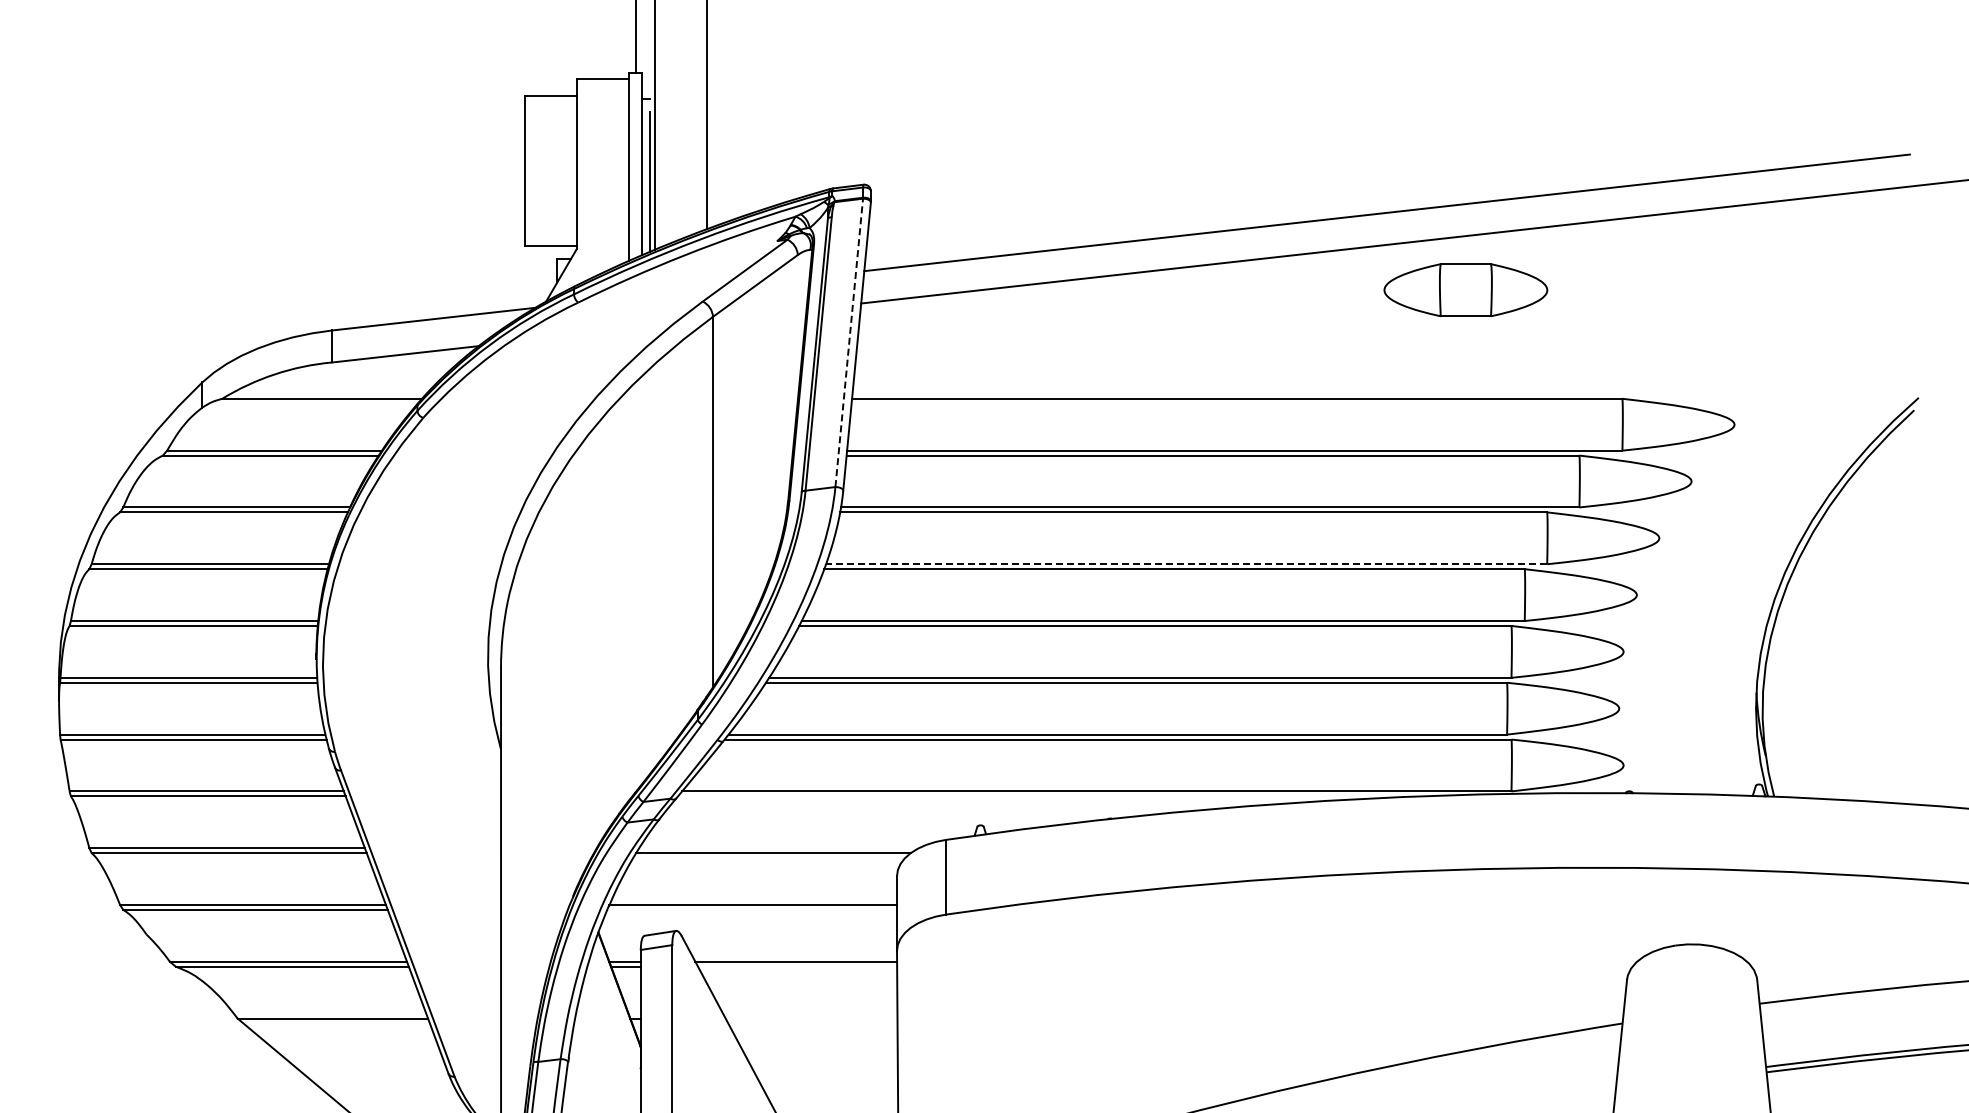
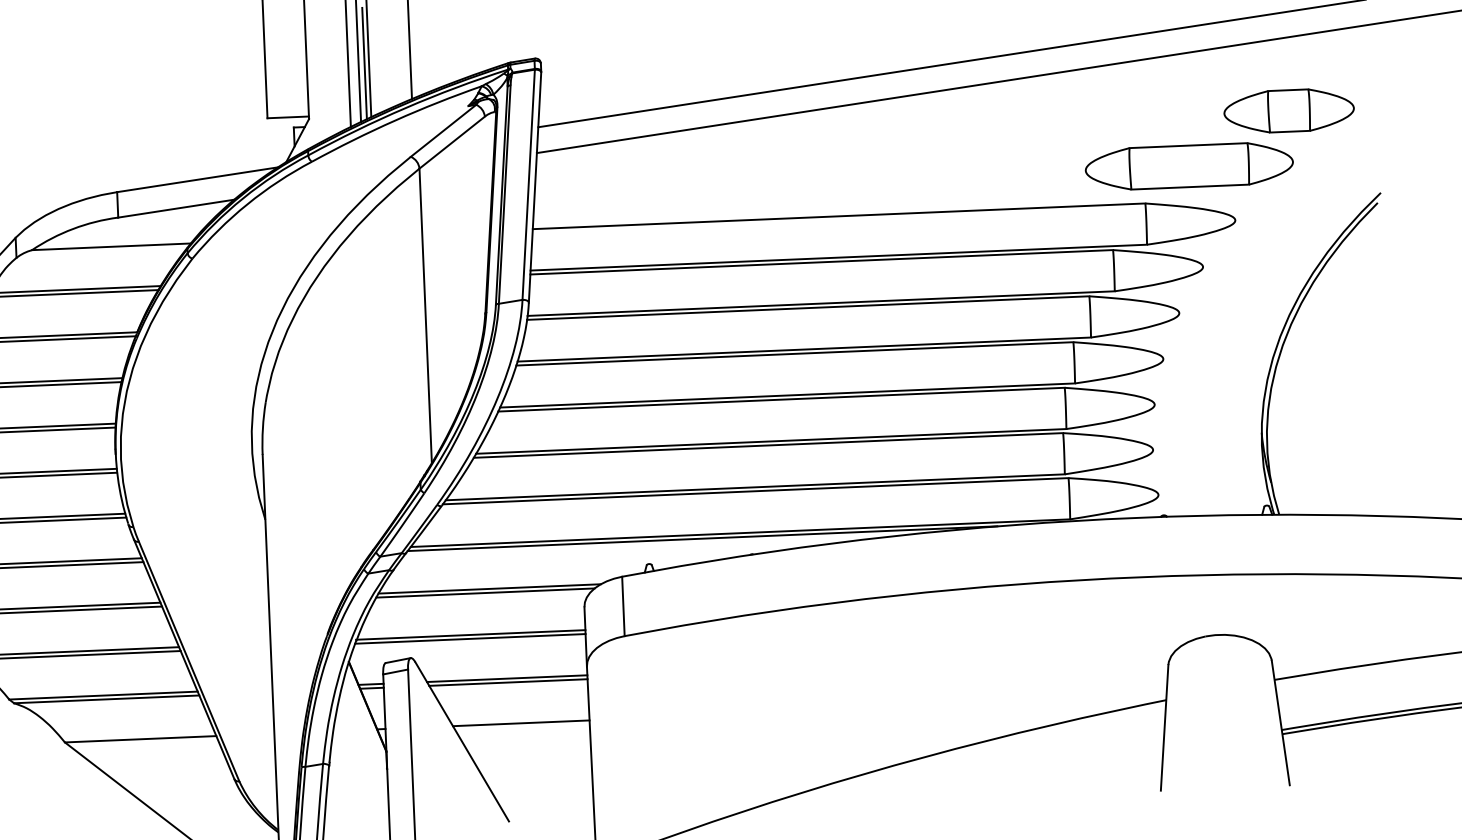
part: (1465, 289) -> (1288, 110), moved
line: (849, 342) -> (528, 184), dashed -> solid
part: (1679, 354) -> (1189, 166), added
line: (1186, 564) -> (804, 349), dashed -> solid
line: (1048, 796) -> (702, 538), added
line: (778, 848) -> (489, 589), added
line: (752, 909) -> (470, 638), added
line: (797, 966) -> (508, 682), added
line: (811, 1018) -> (521, 723), added

